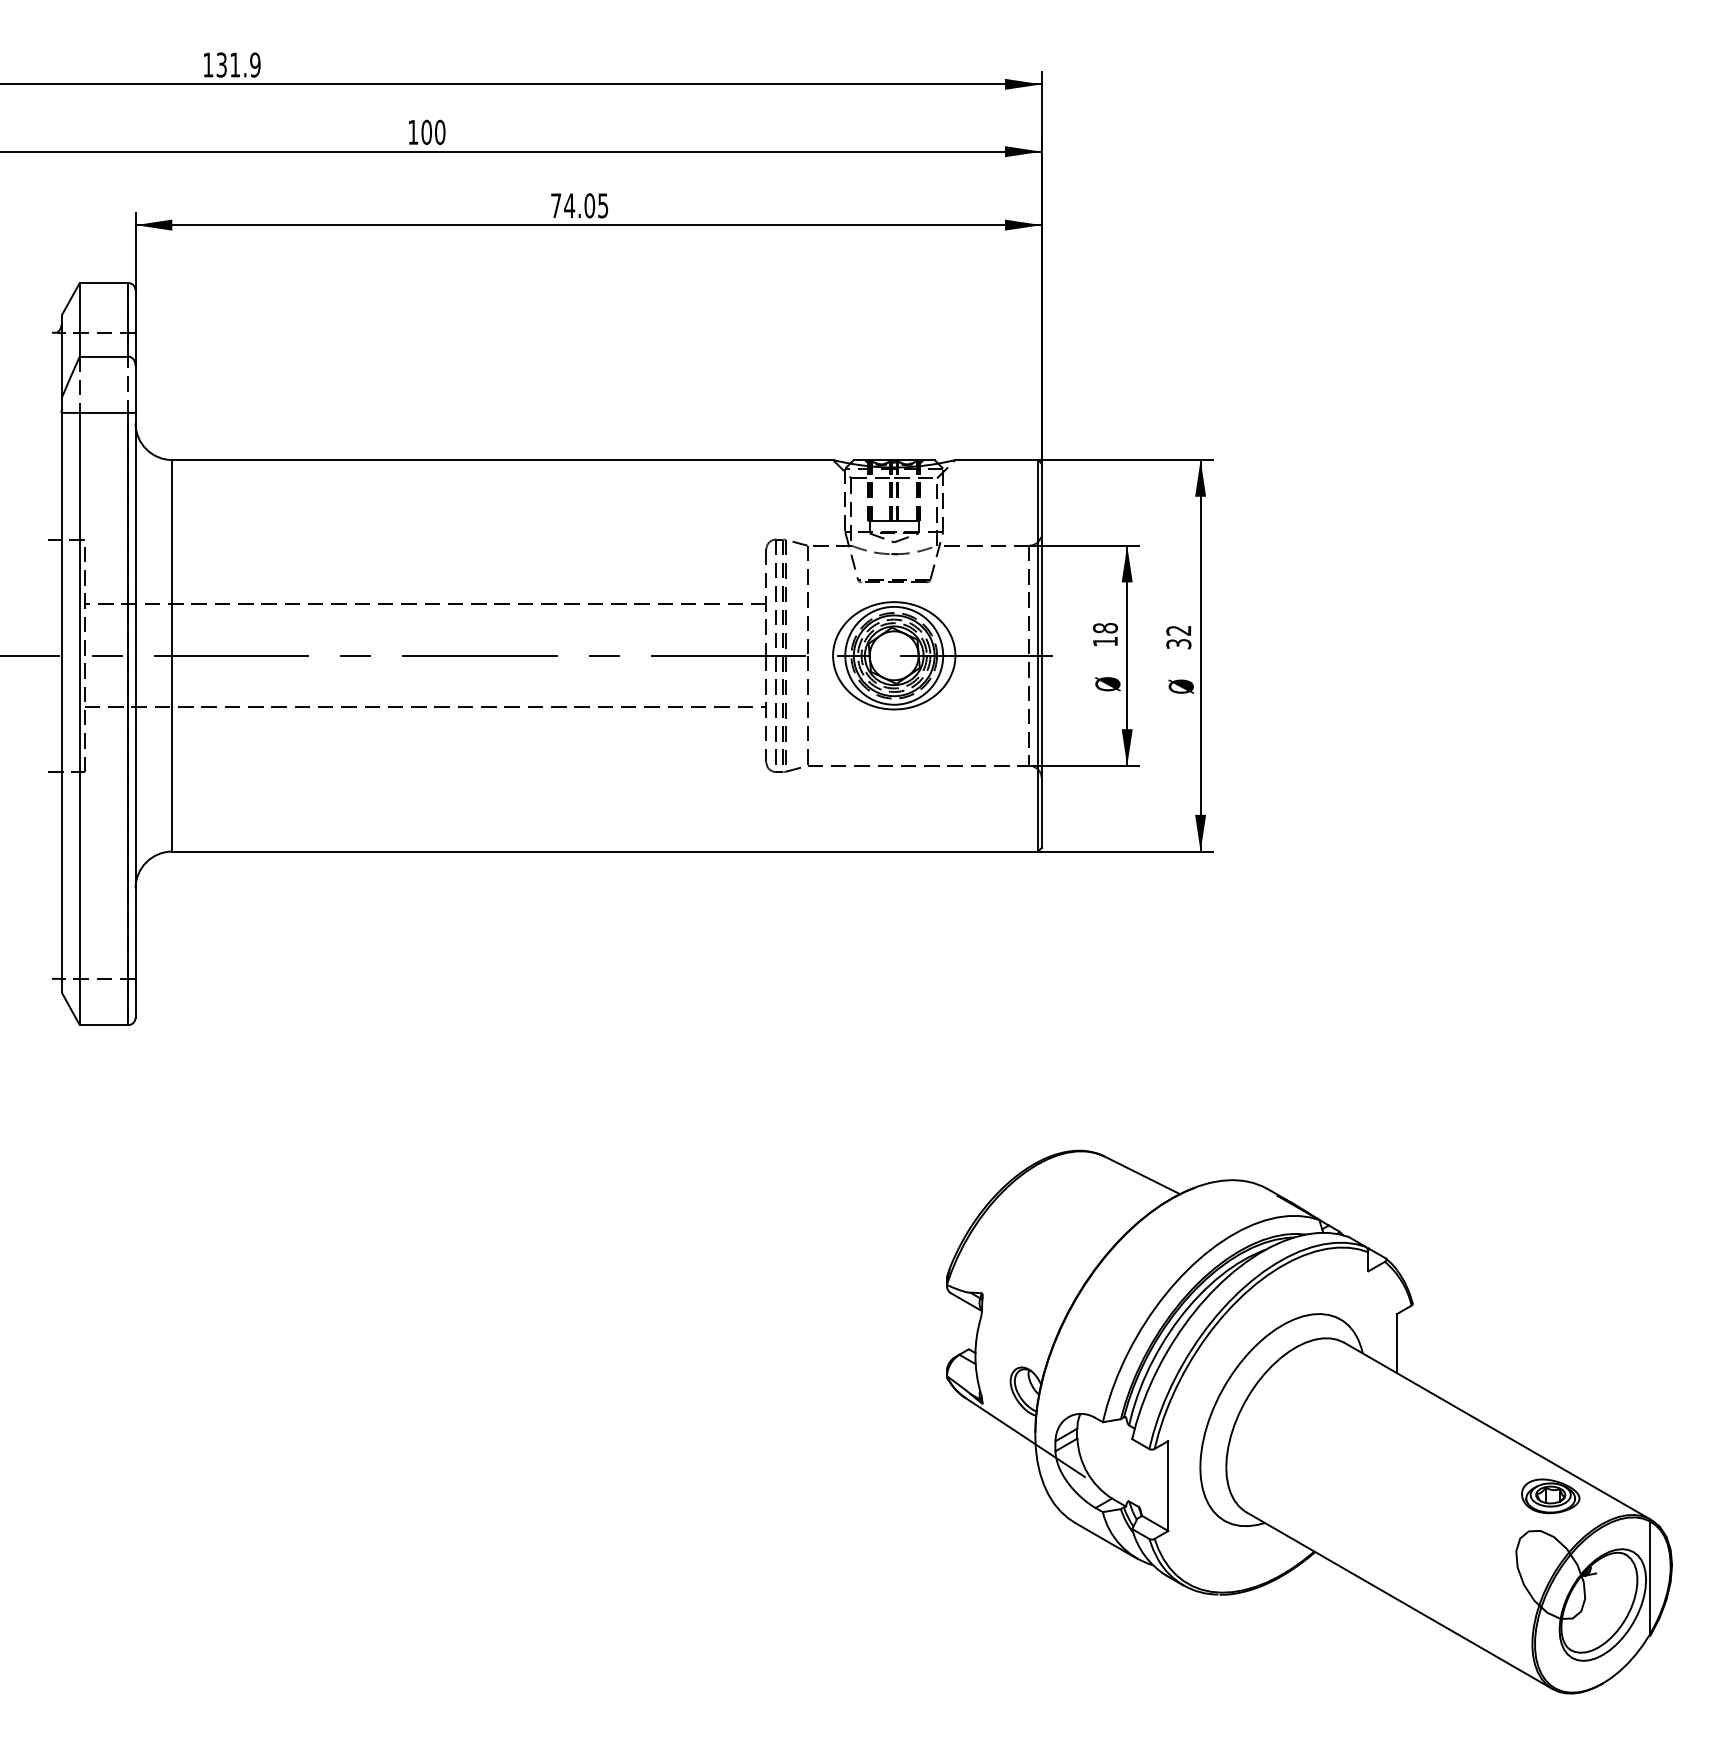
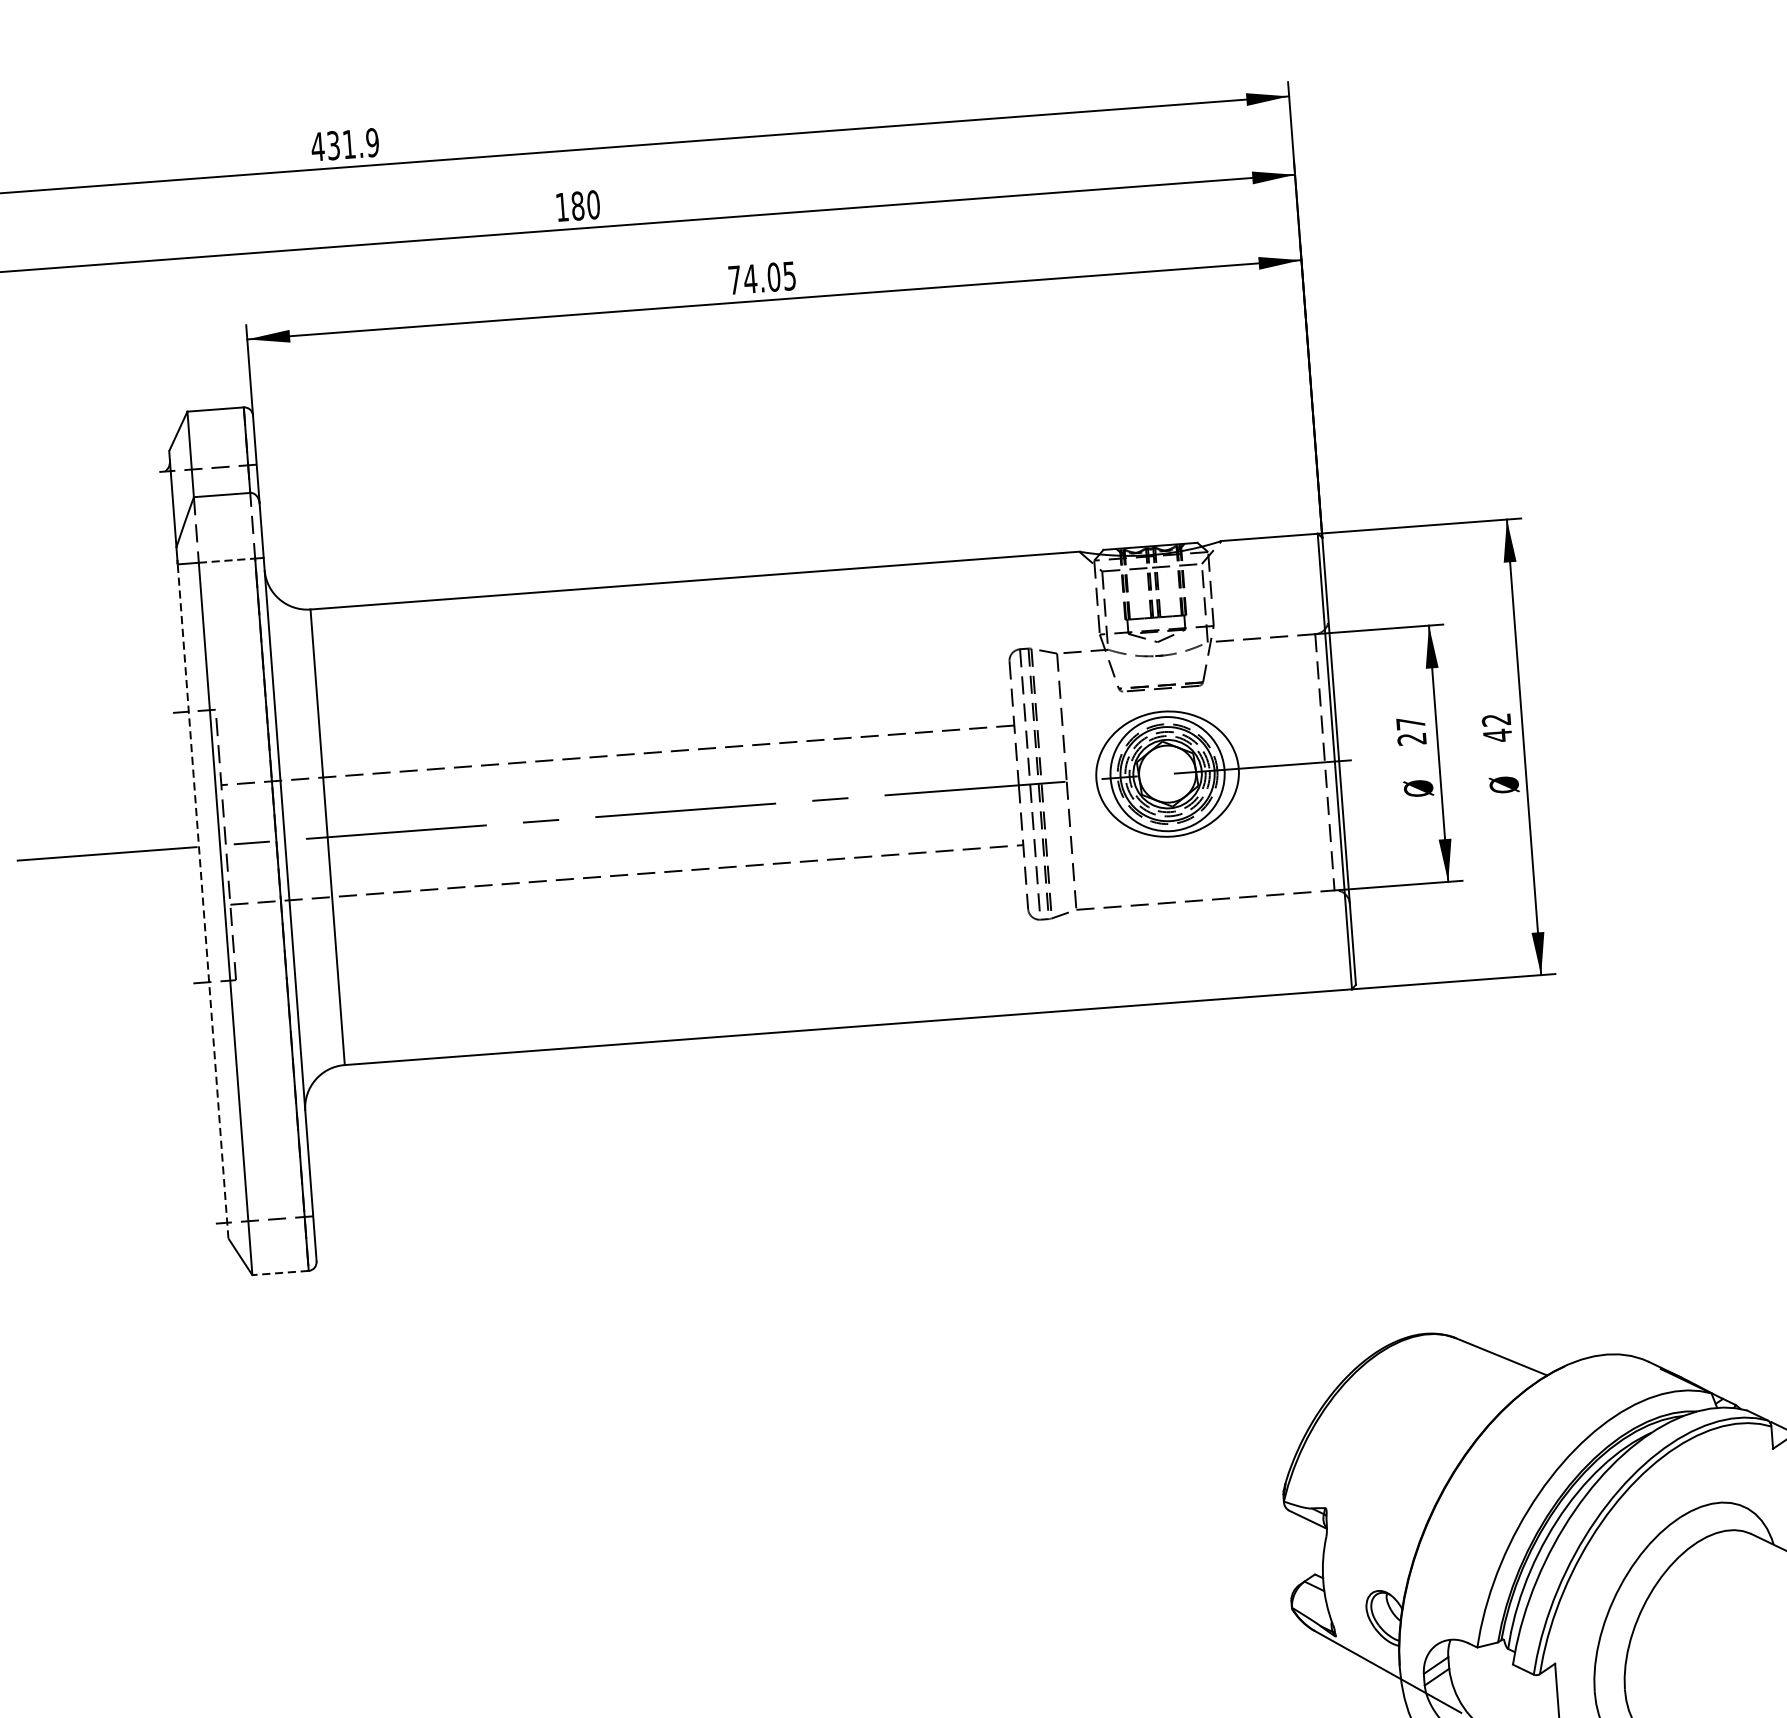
text: (207, 64) -> (316, 146), 131.9 -> 431.9
text: (426, 132) -> (577, 206), 100 -> 180
line: (104, 412) -> (227, 560), solid -> dashed
text: (1105, 634) -> (1411, 730), 18 -> 27
text: (1178, 643) -> (1497, 734), 32 -> 42
line: (61, 702) -> (202, 901), solid -> dashed
line: (103, 1025) -> (279, 1273), solid -> dashed

